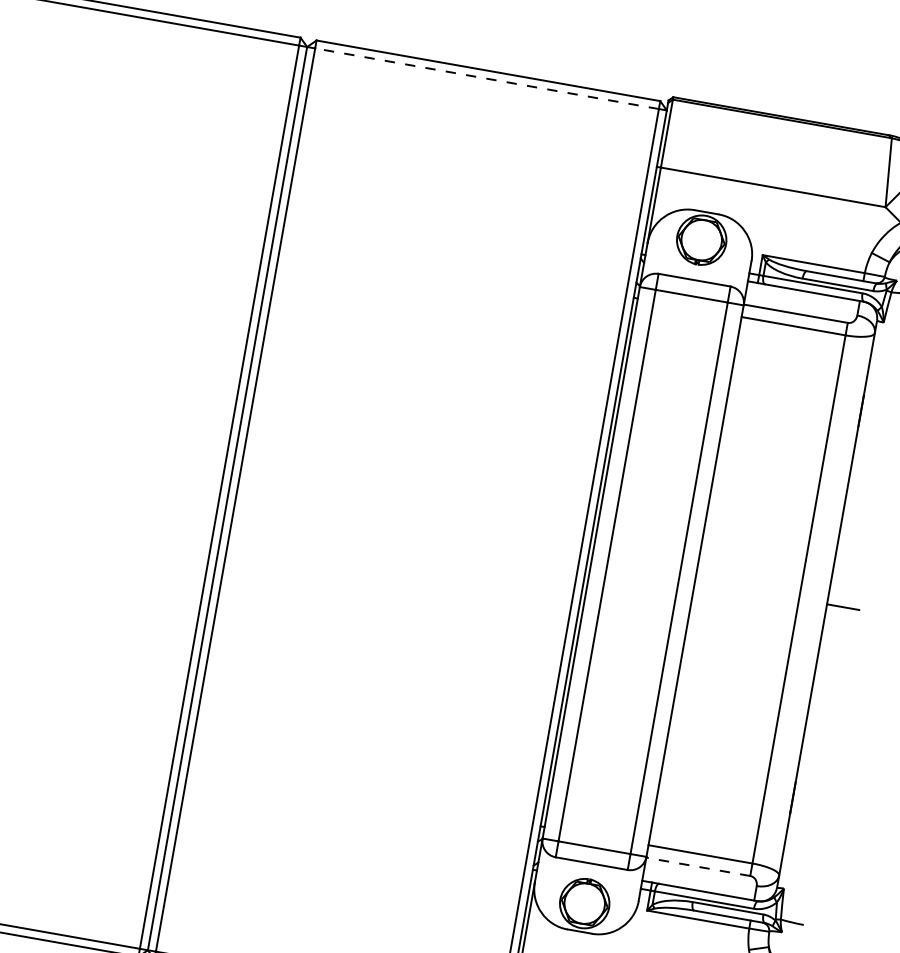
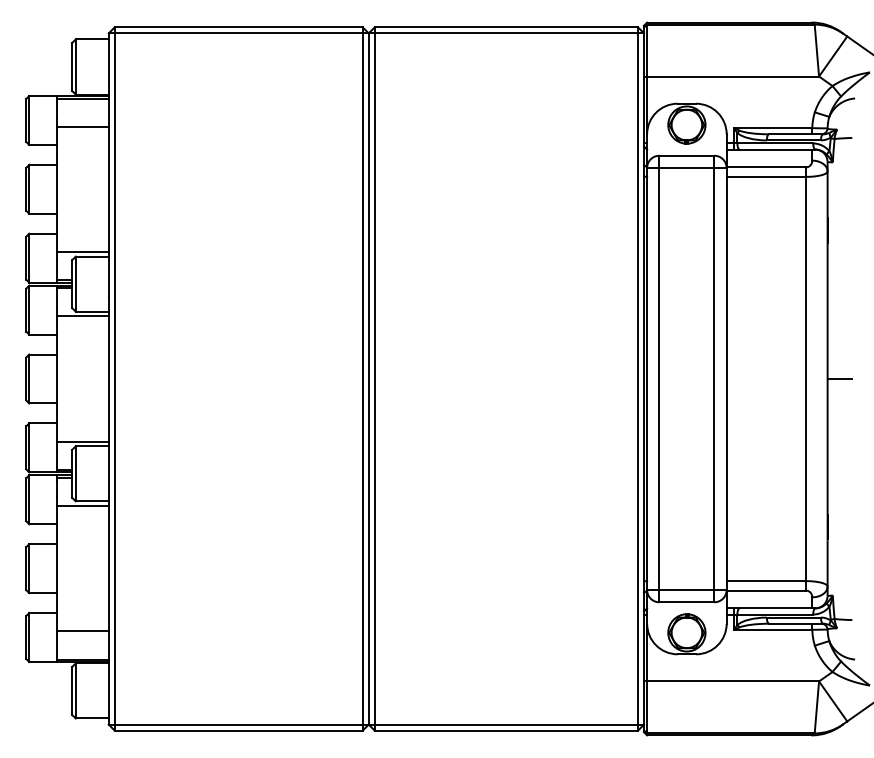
line: (487, 78) -> (506, 33), dashed -> solid
line: (698, 866) -> (766, 590), dashed -> solid

